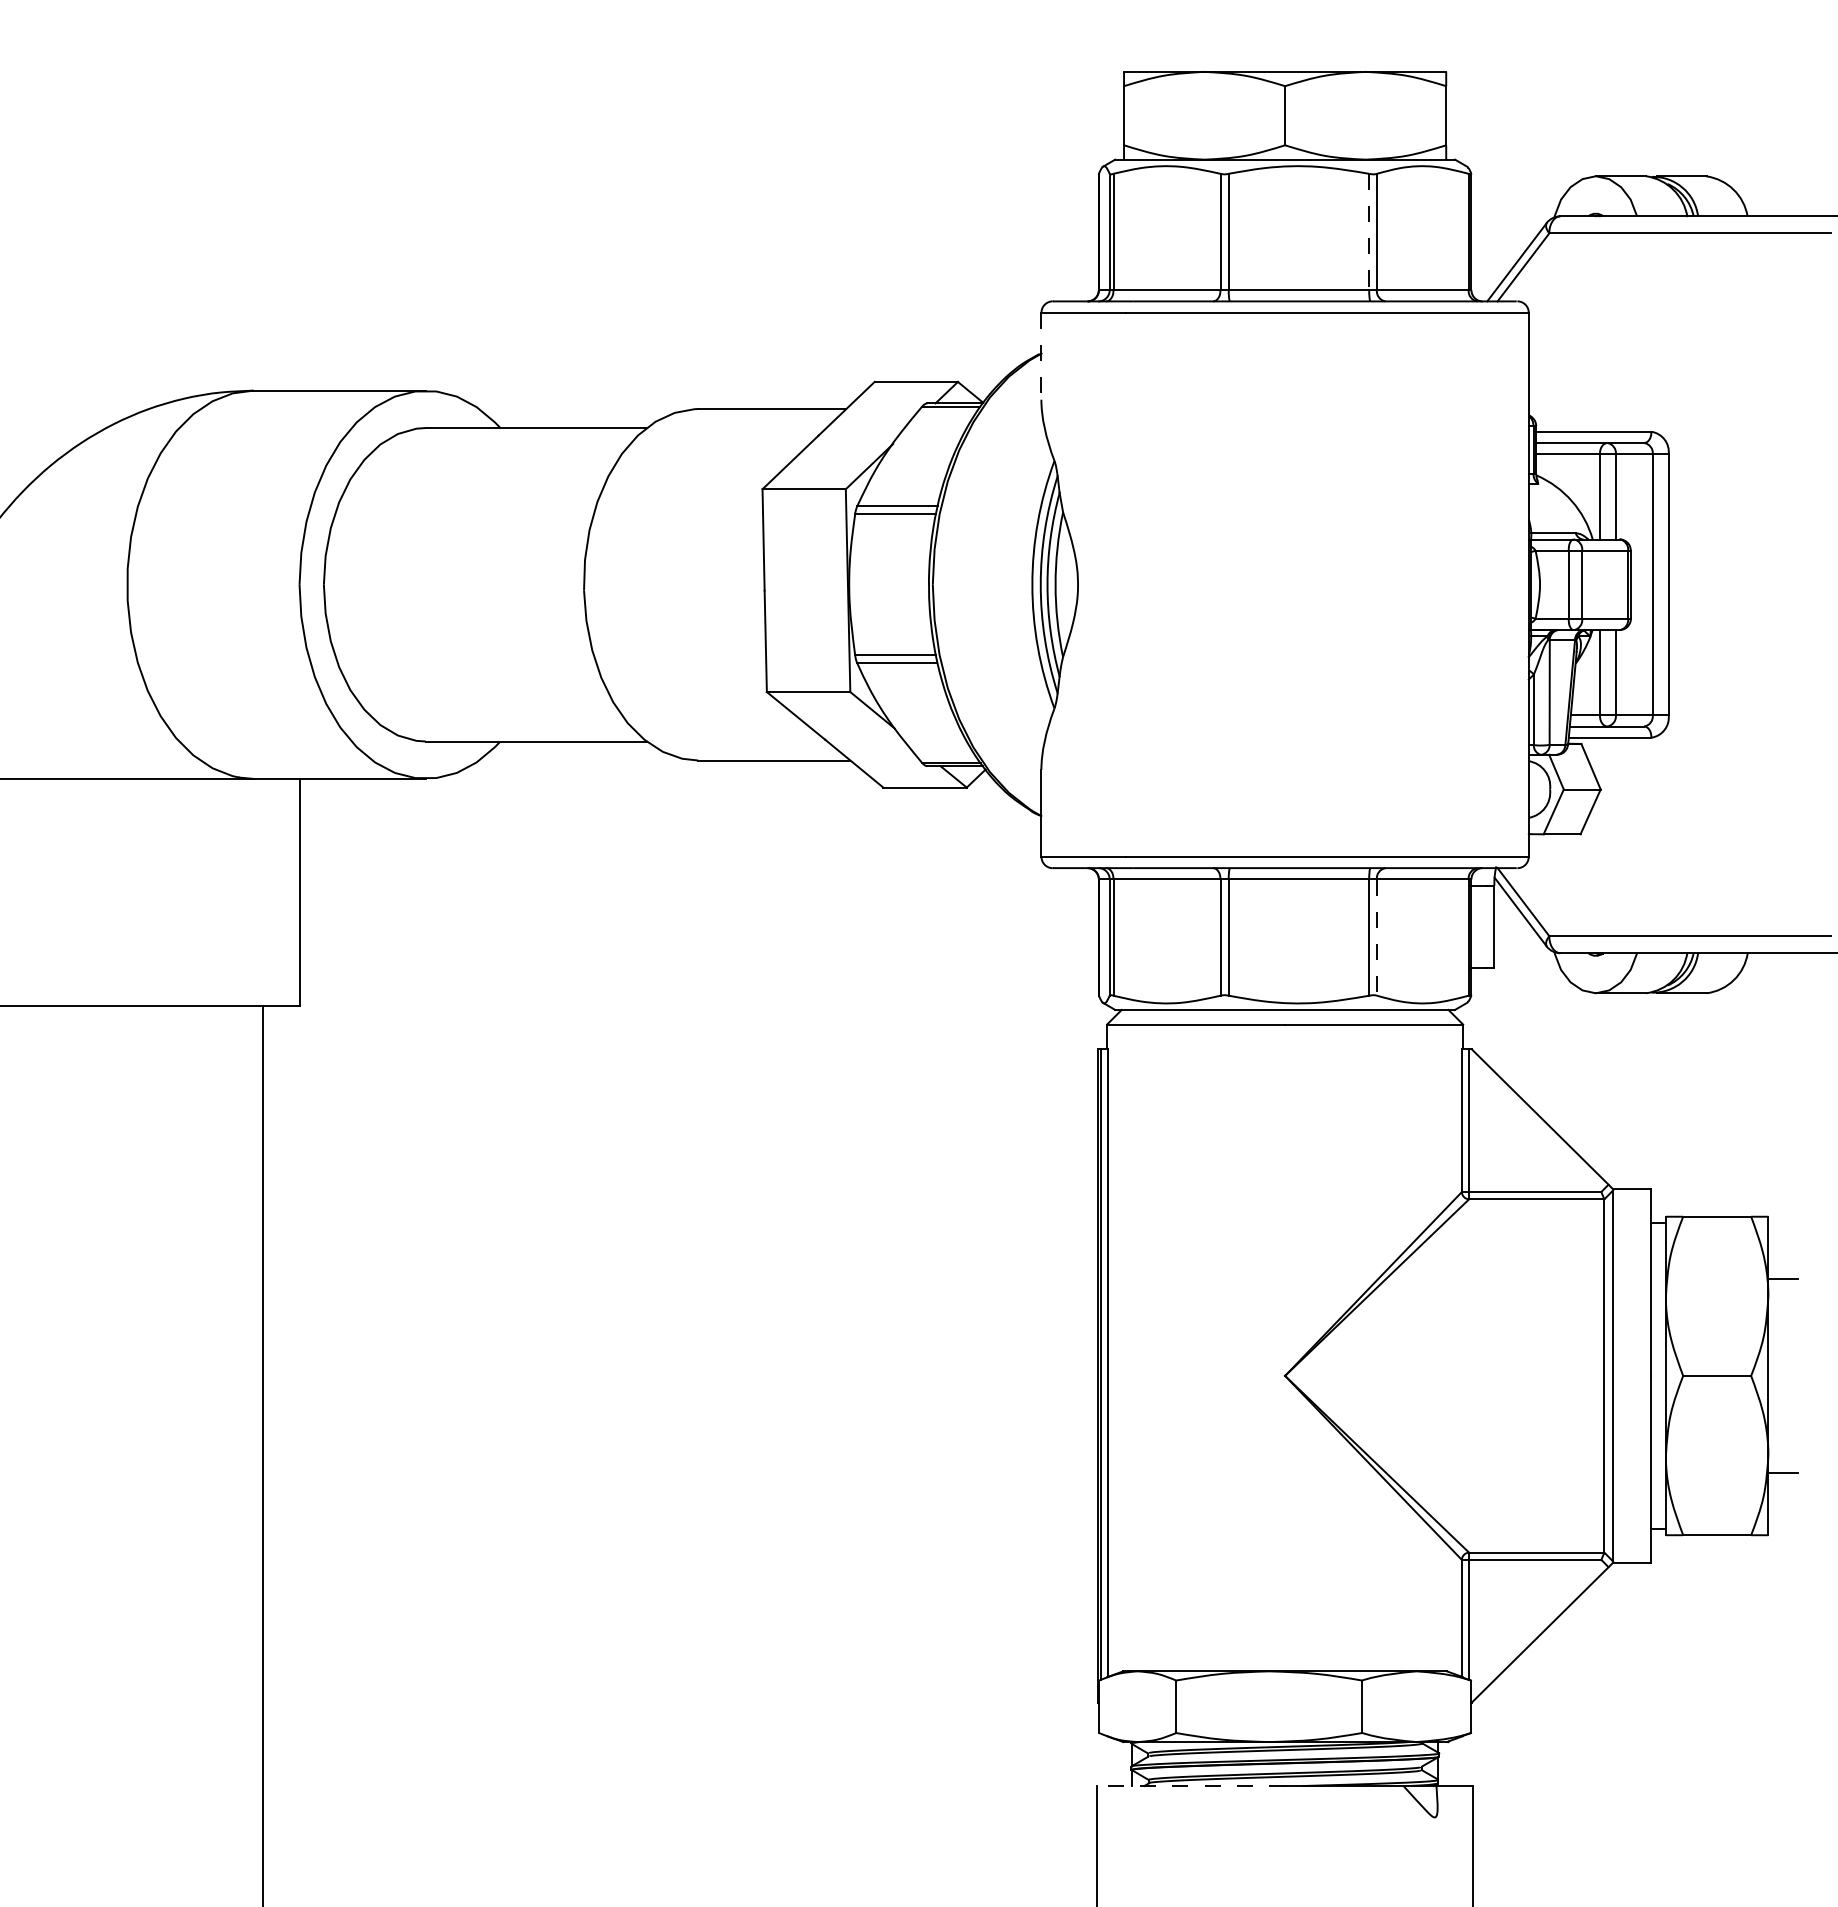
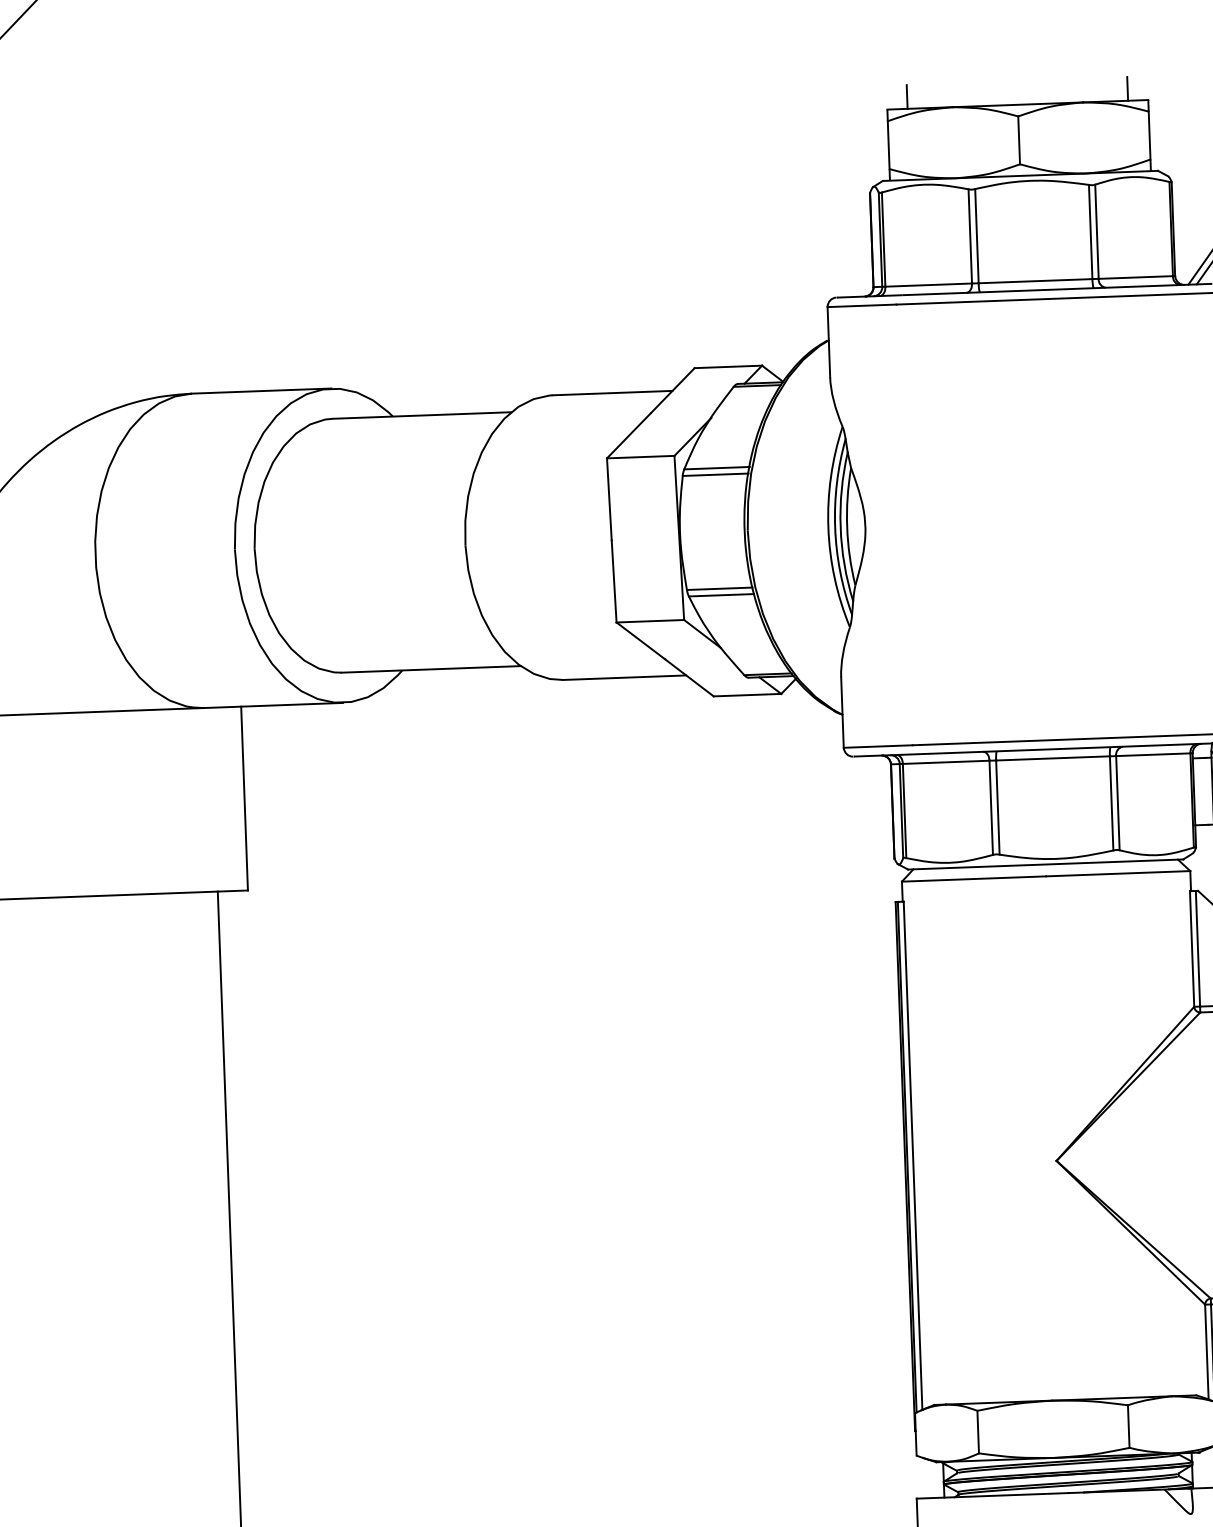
line: (1149, 56) -> (907, 96), added
line: (1421, 56) -> (1127, 88), added
line: (1369, 232) -> (1090, 232), dashed -> solid
line: (1041, 356) -> (828, 342), dashed -> solid
line: (1376, 938) -> (1117, 803), dashed -> solid
line: (1191, 1786) -> (992, 1496), dashed -> solid

